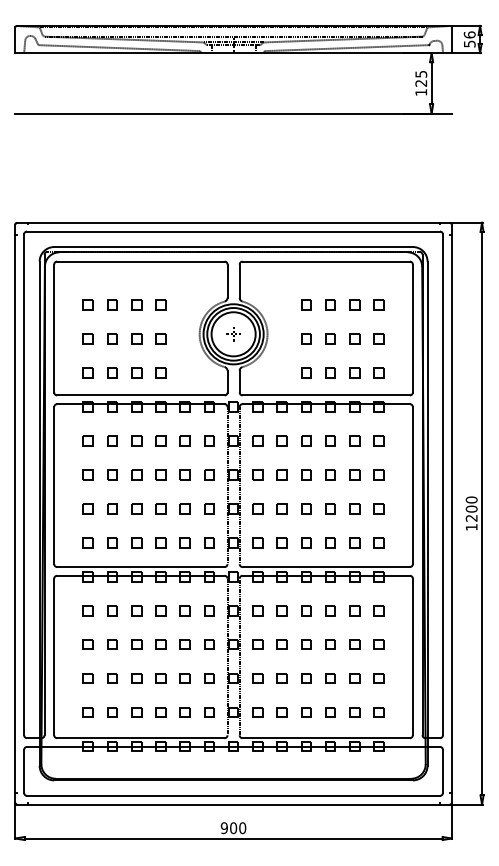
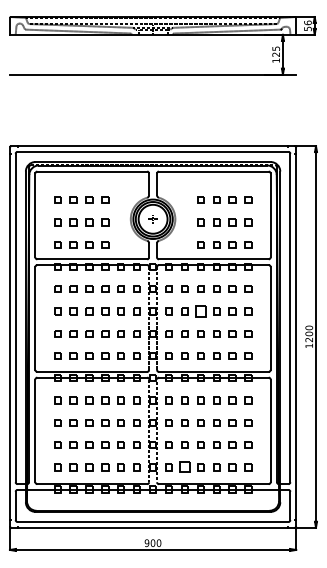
part: (305, 474) -> (200, 311), size x1.6
part: (281, 712) -> (184, 467), size x1.6

